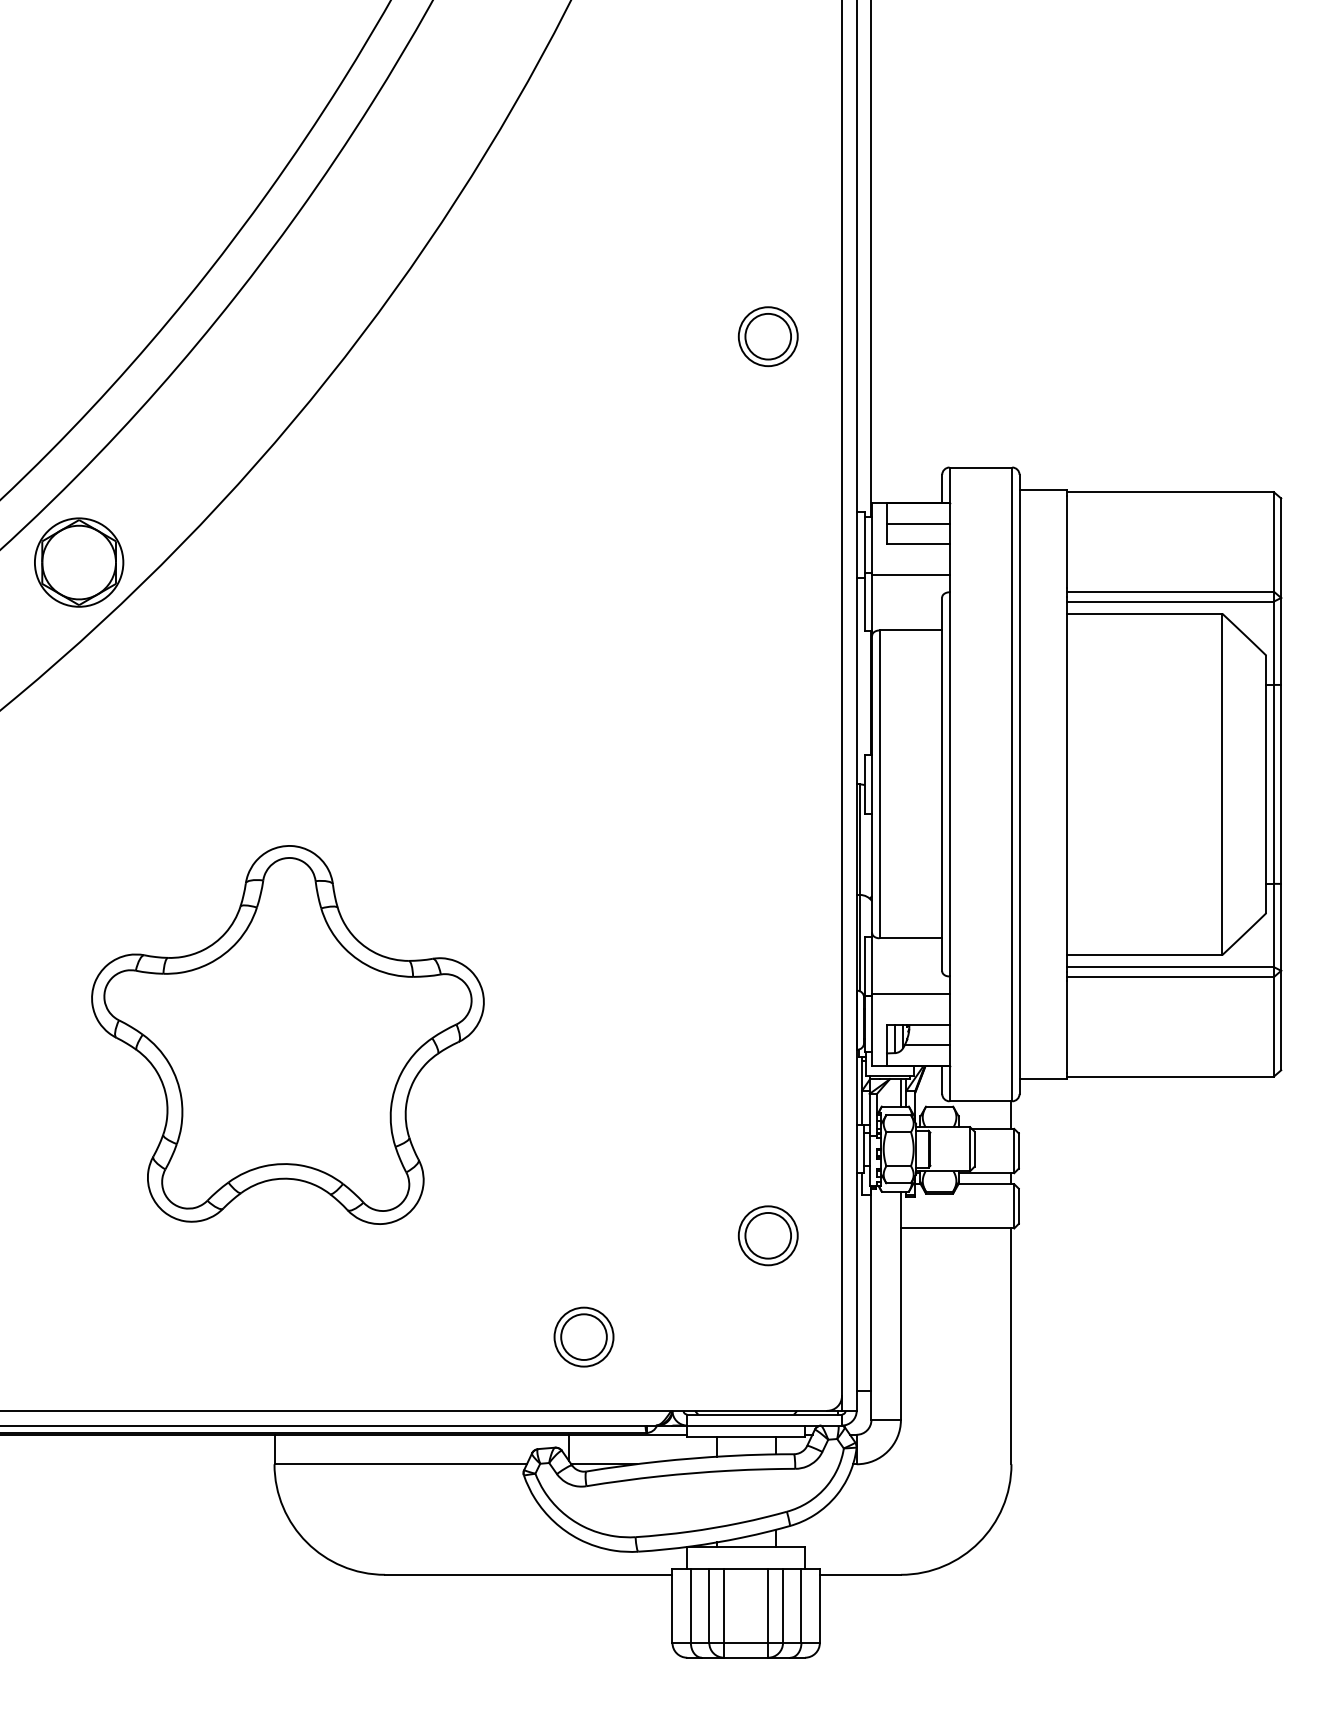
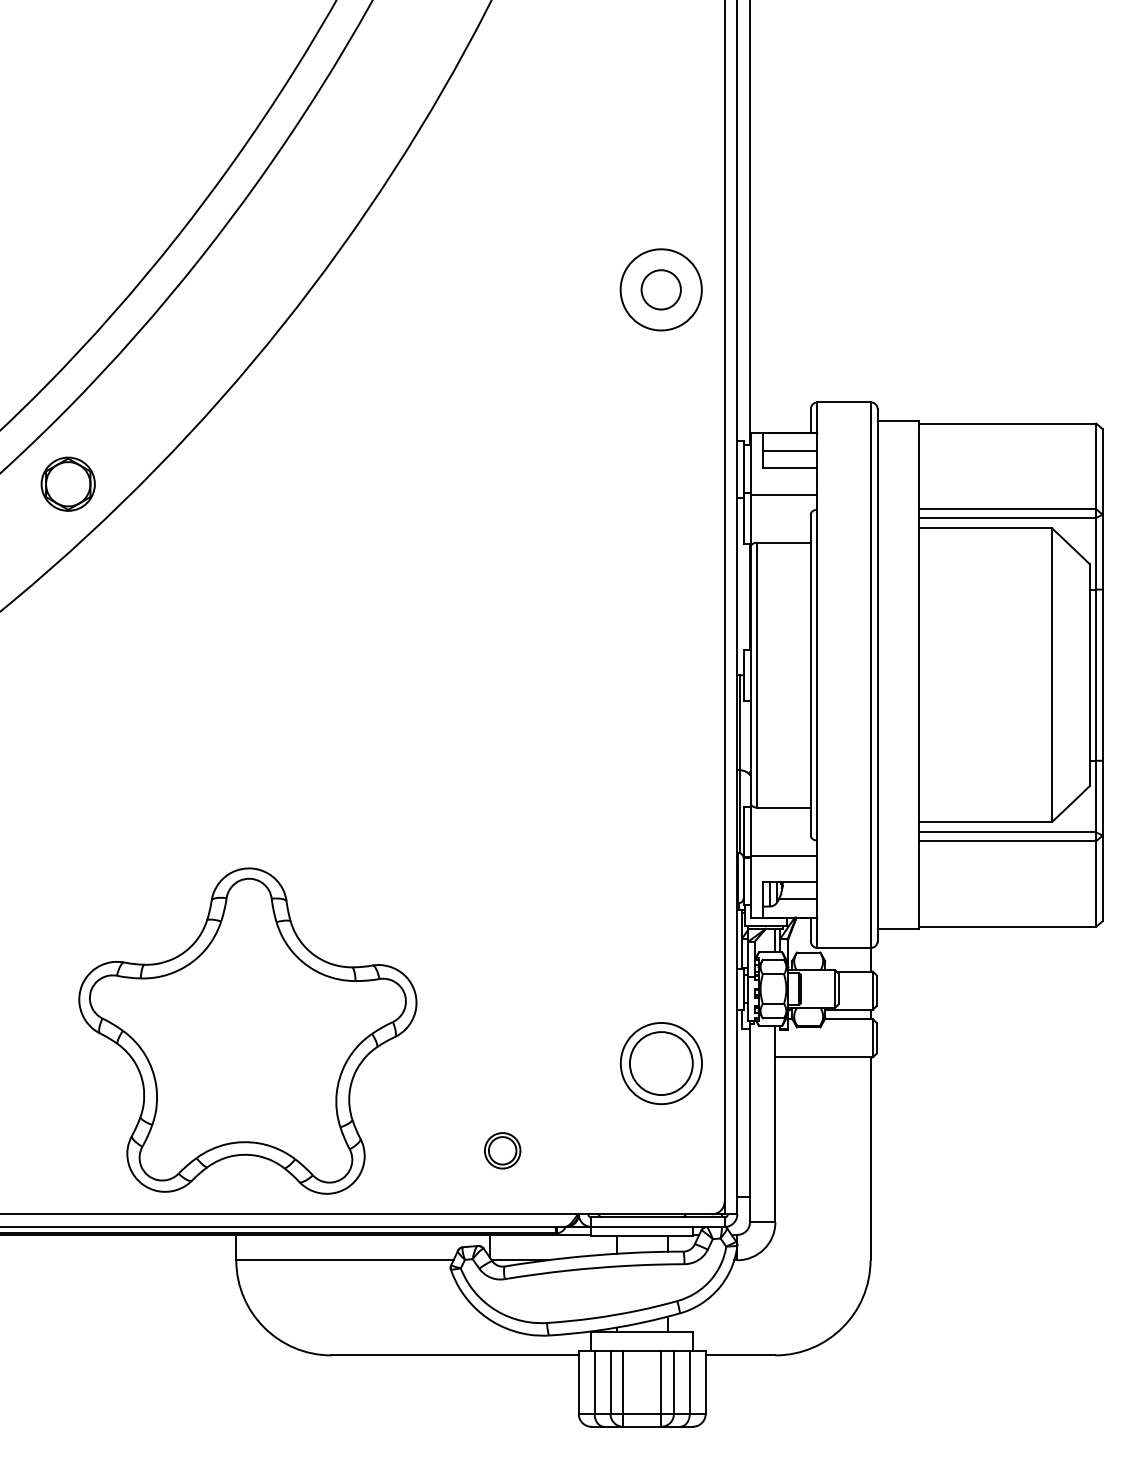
circle: (767, 336) -> (660, 289), size x1.6
part: (79, 562) -> (68, 484), size x0.7
part: (287, 1034) -> (247, 1030), moved
part: (767, 1235) -> (660, 1063), size x1.6
part: (583, 1336) -> (502, 1150), size x0.7

